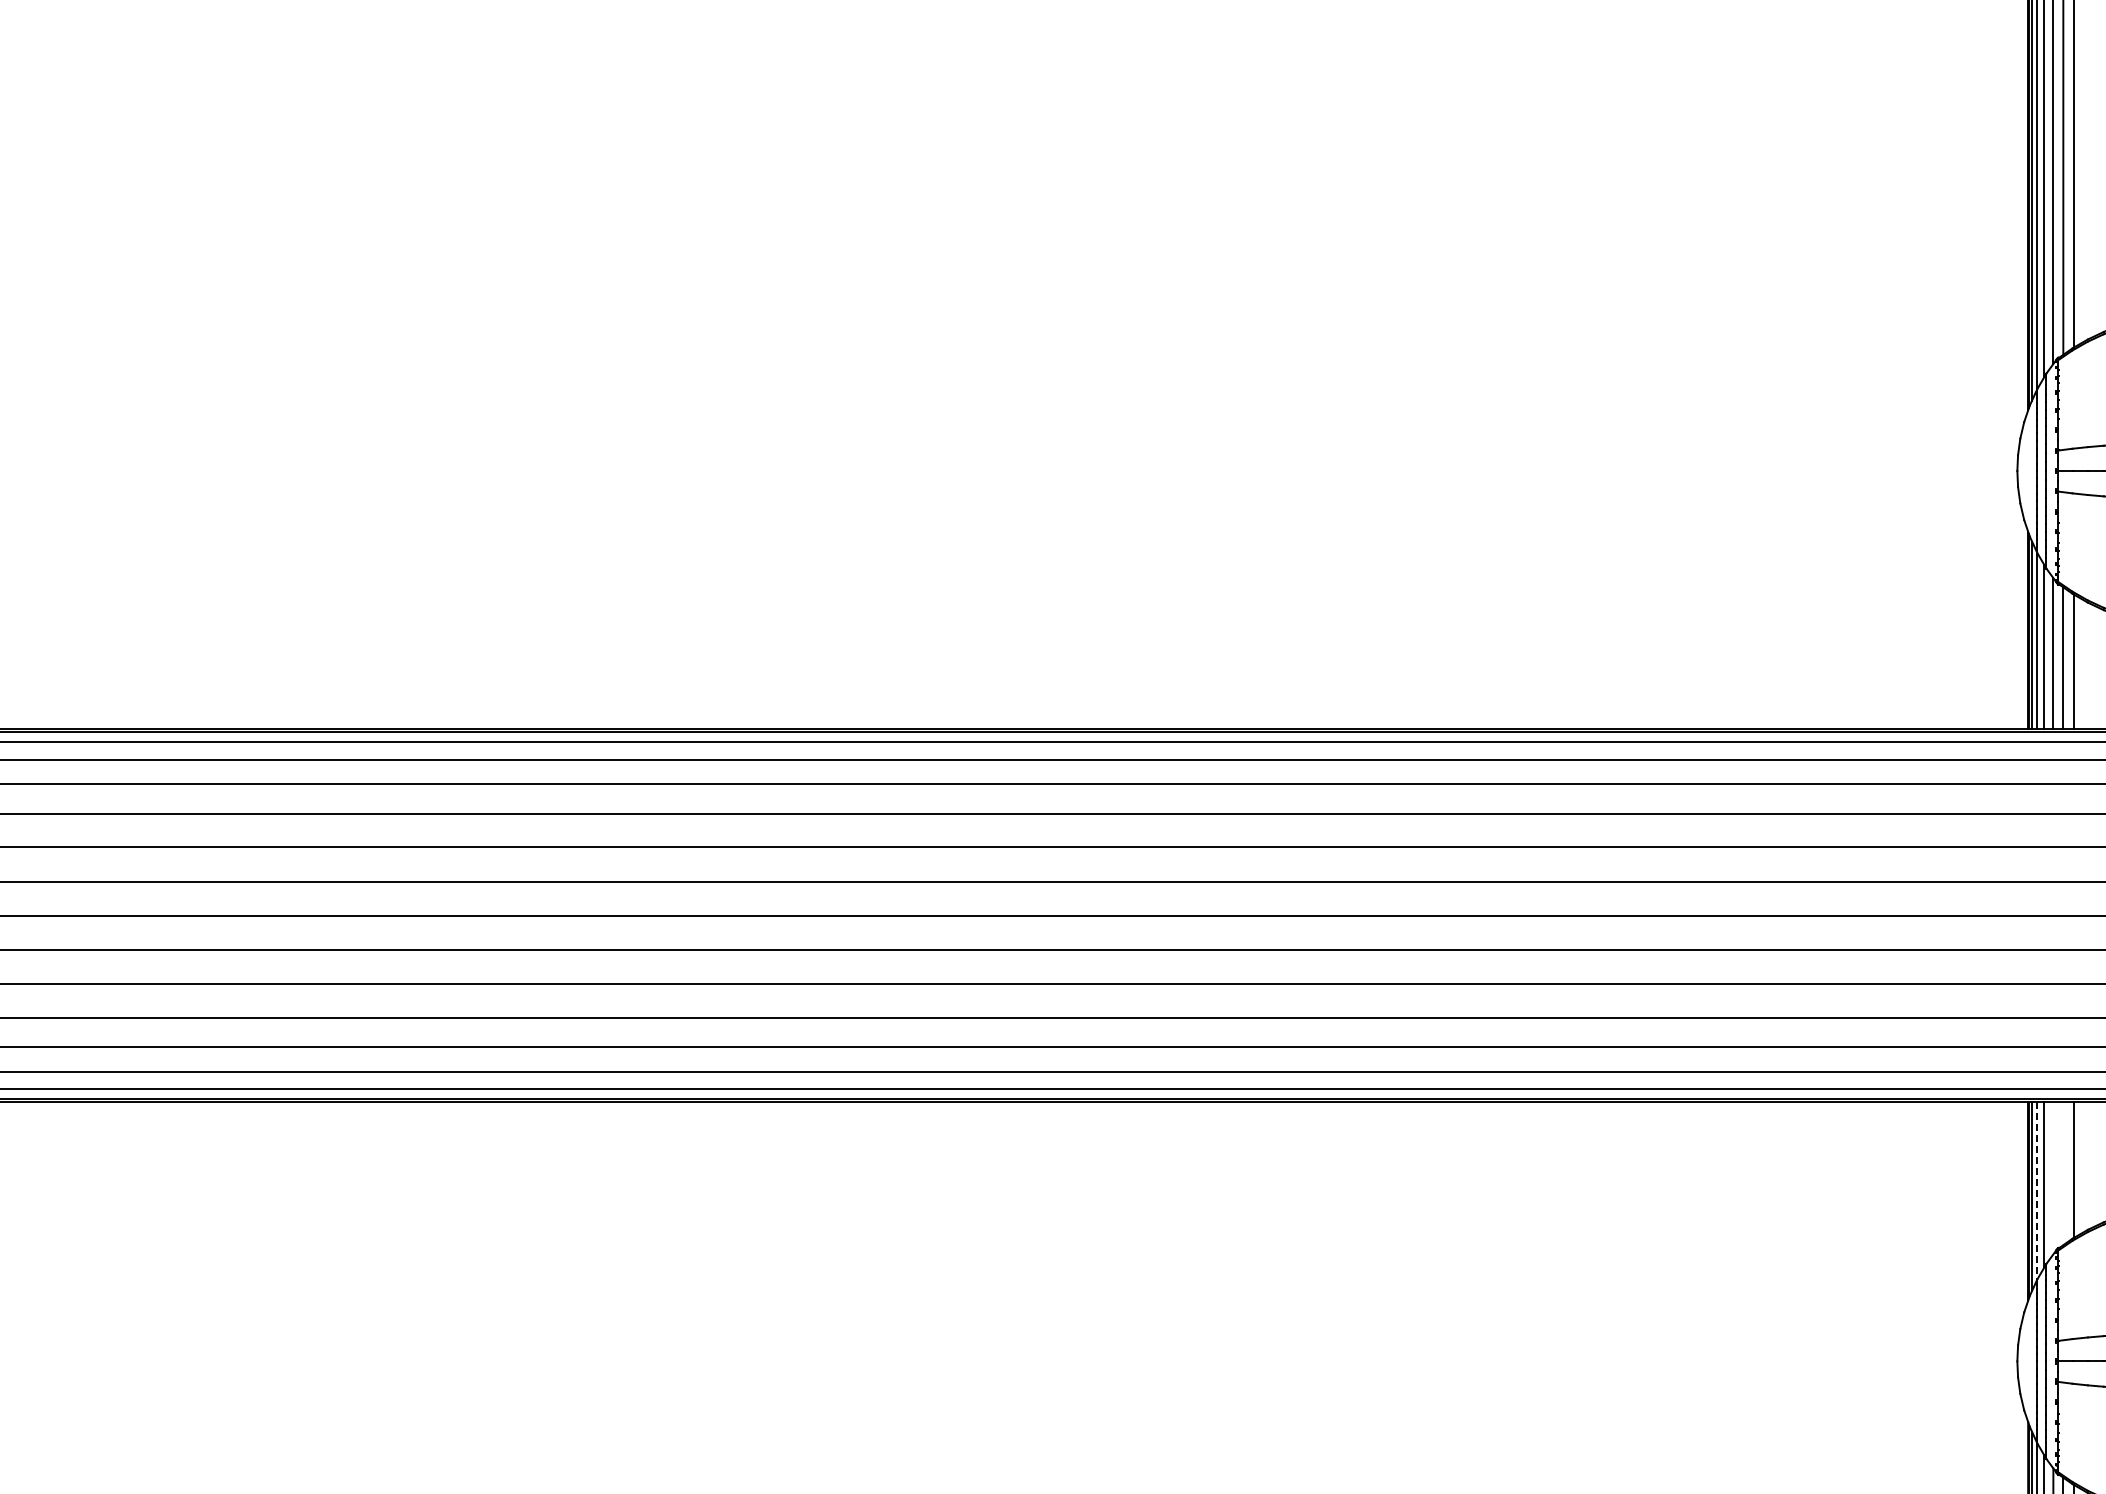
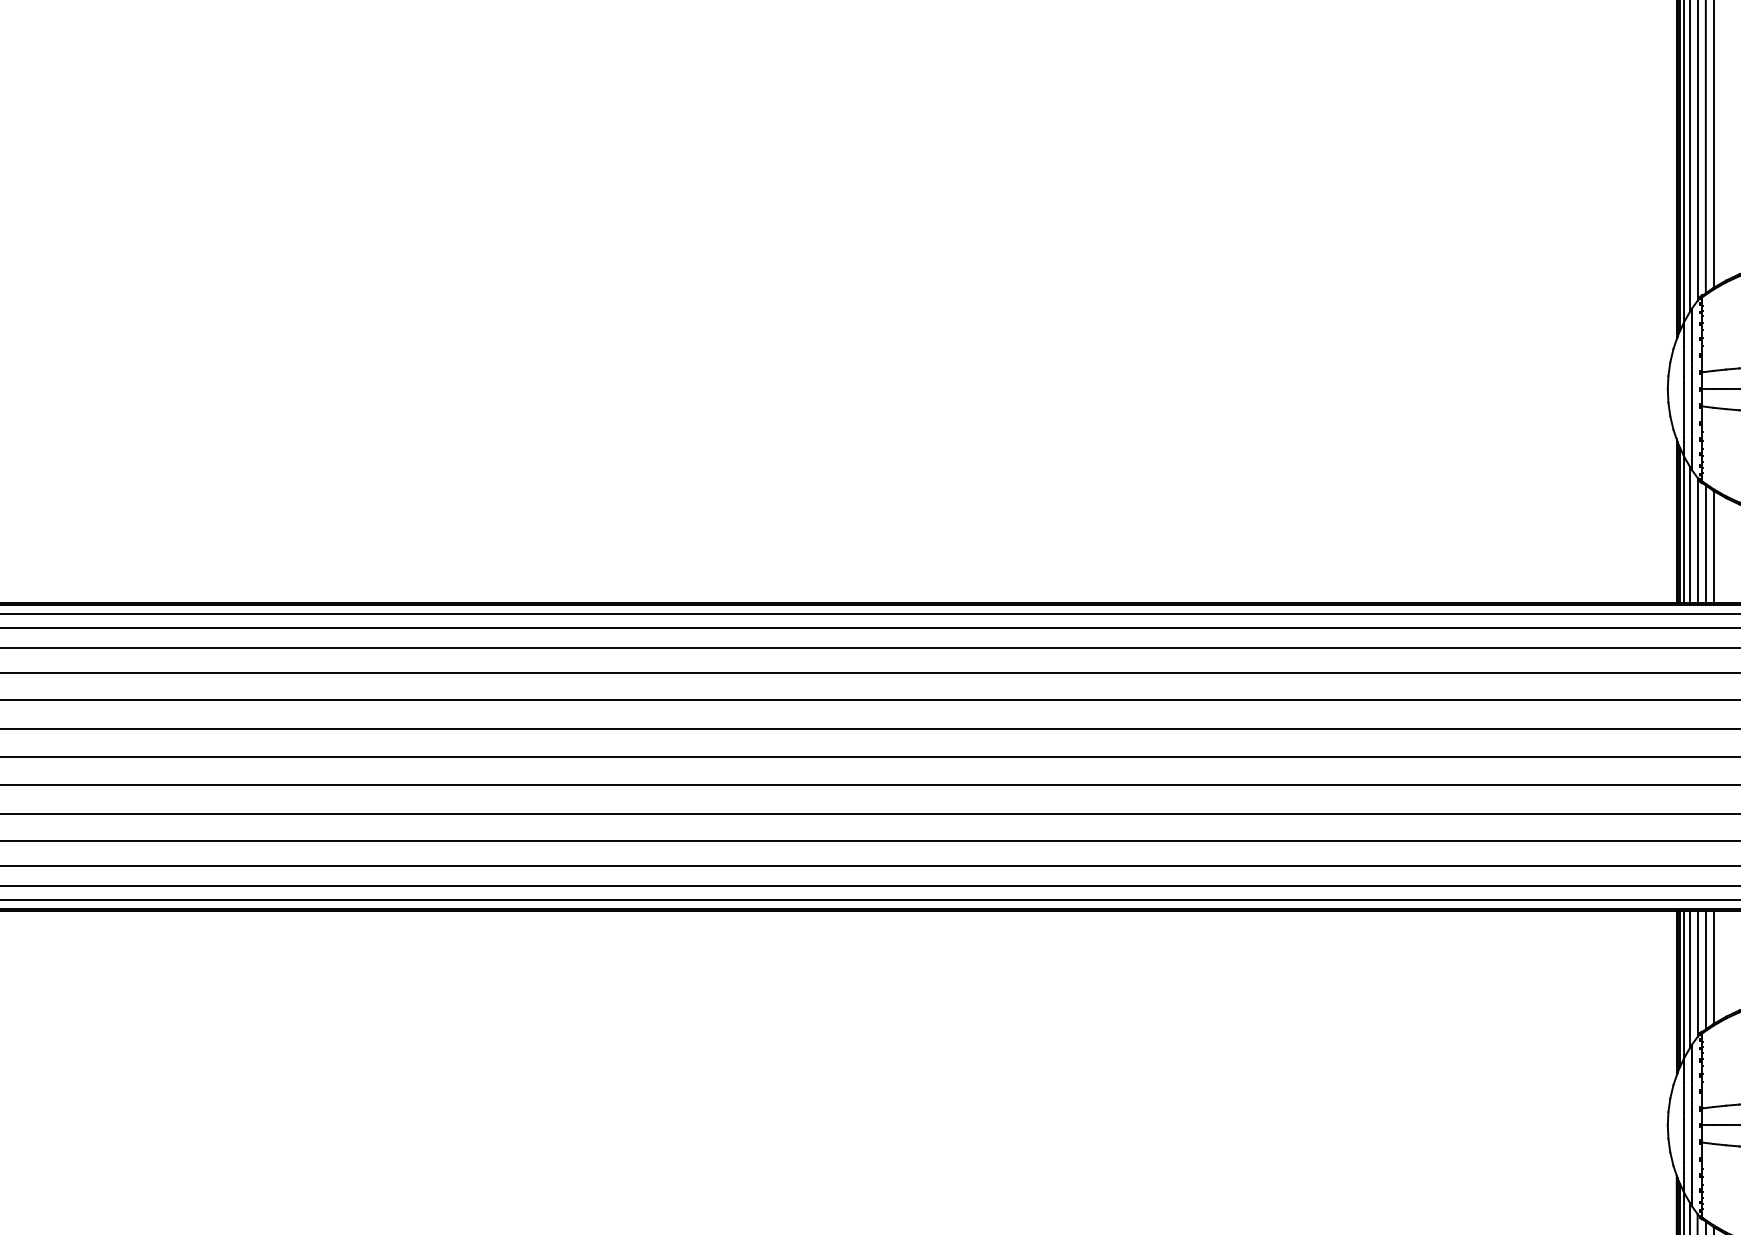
line: (2063, 1173) -> (1705, 970), added
line: (2053, 1178) -> (1697, 974), added
line: (2037, 1190) -> (1684, 984), dashed -> solid

